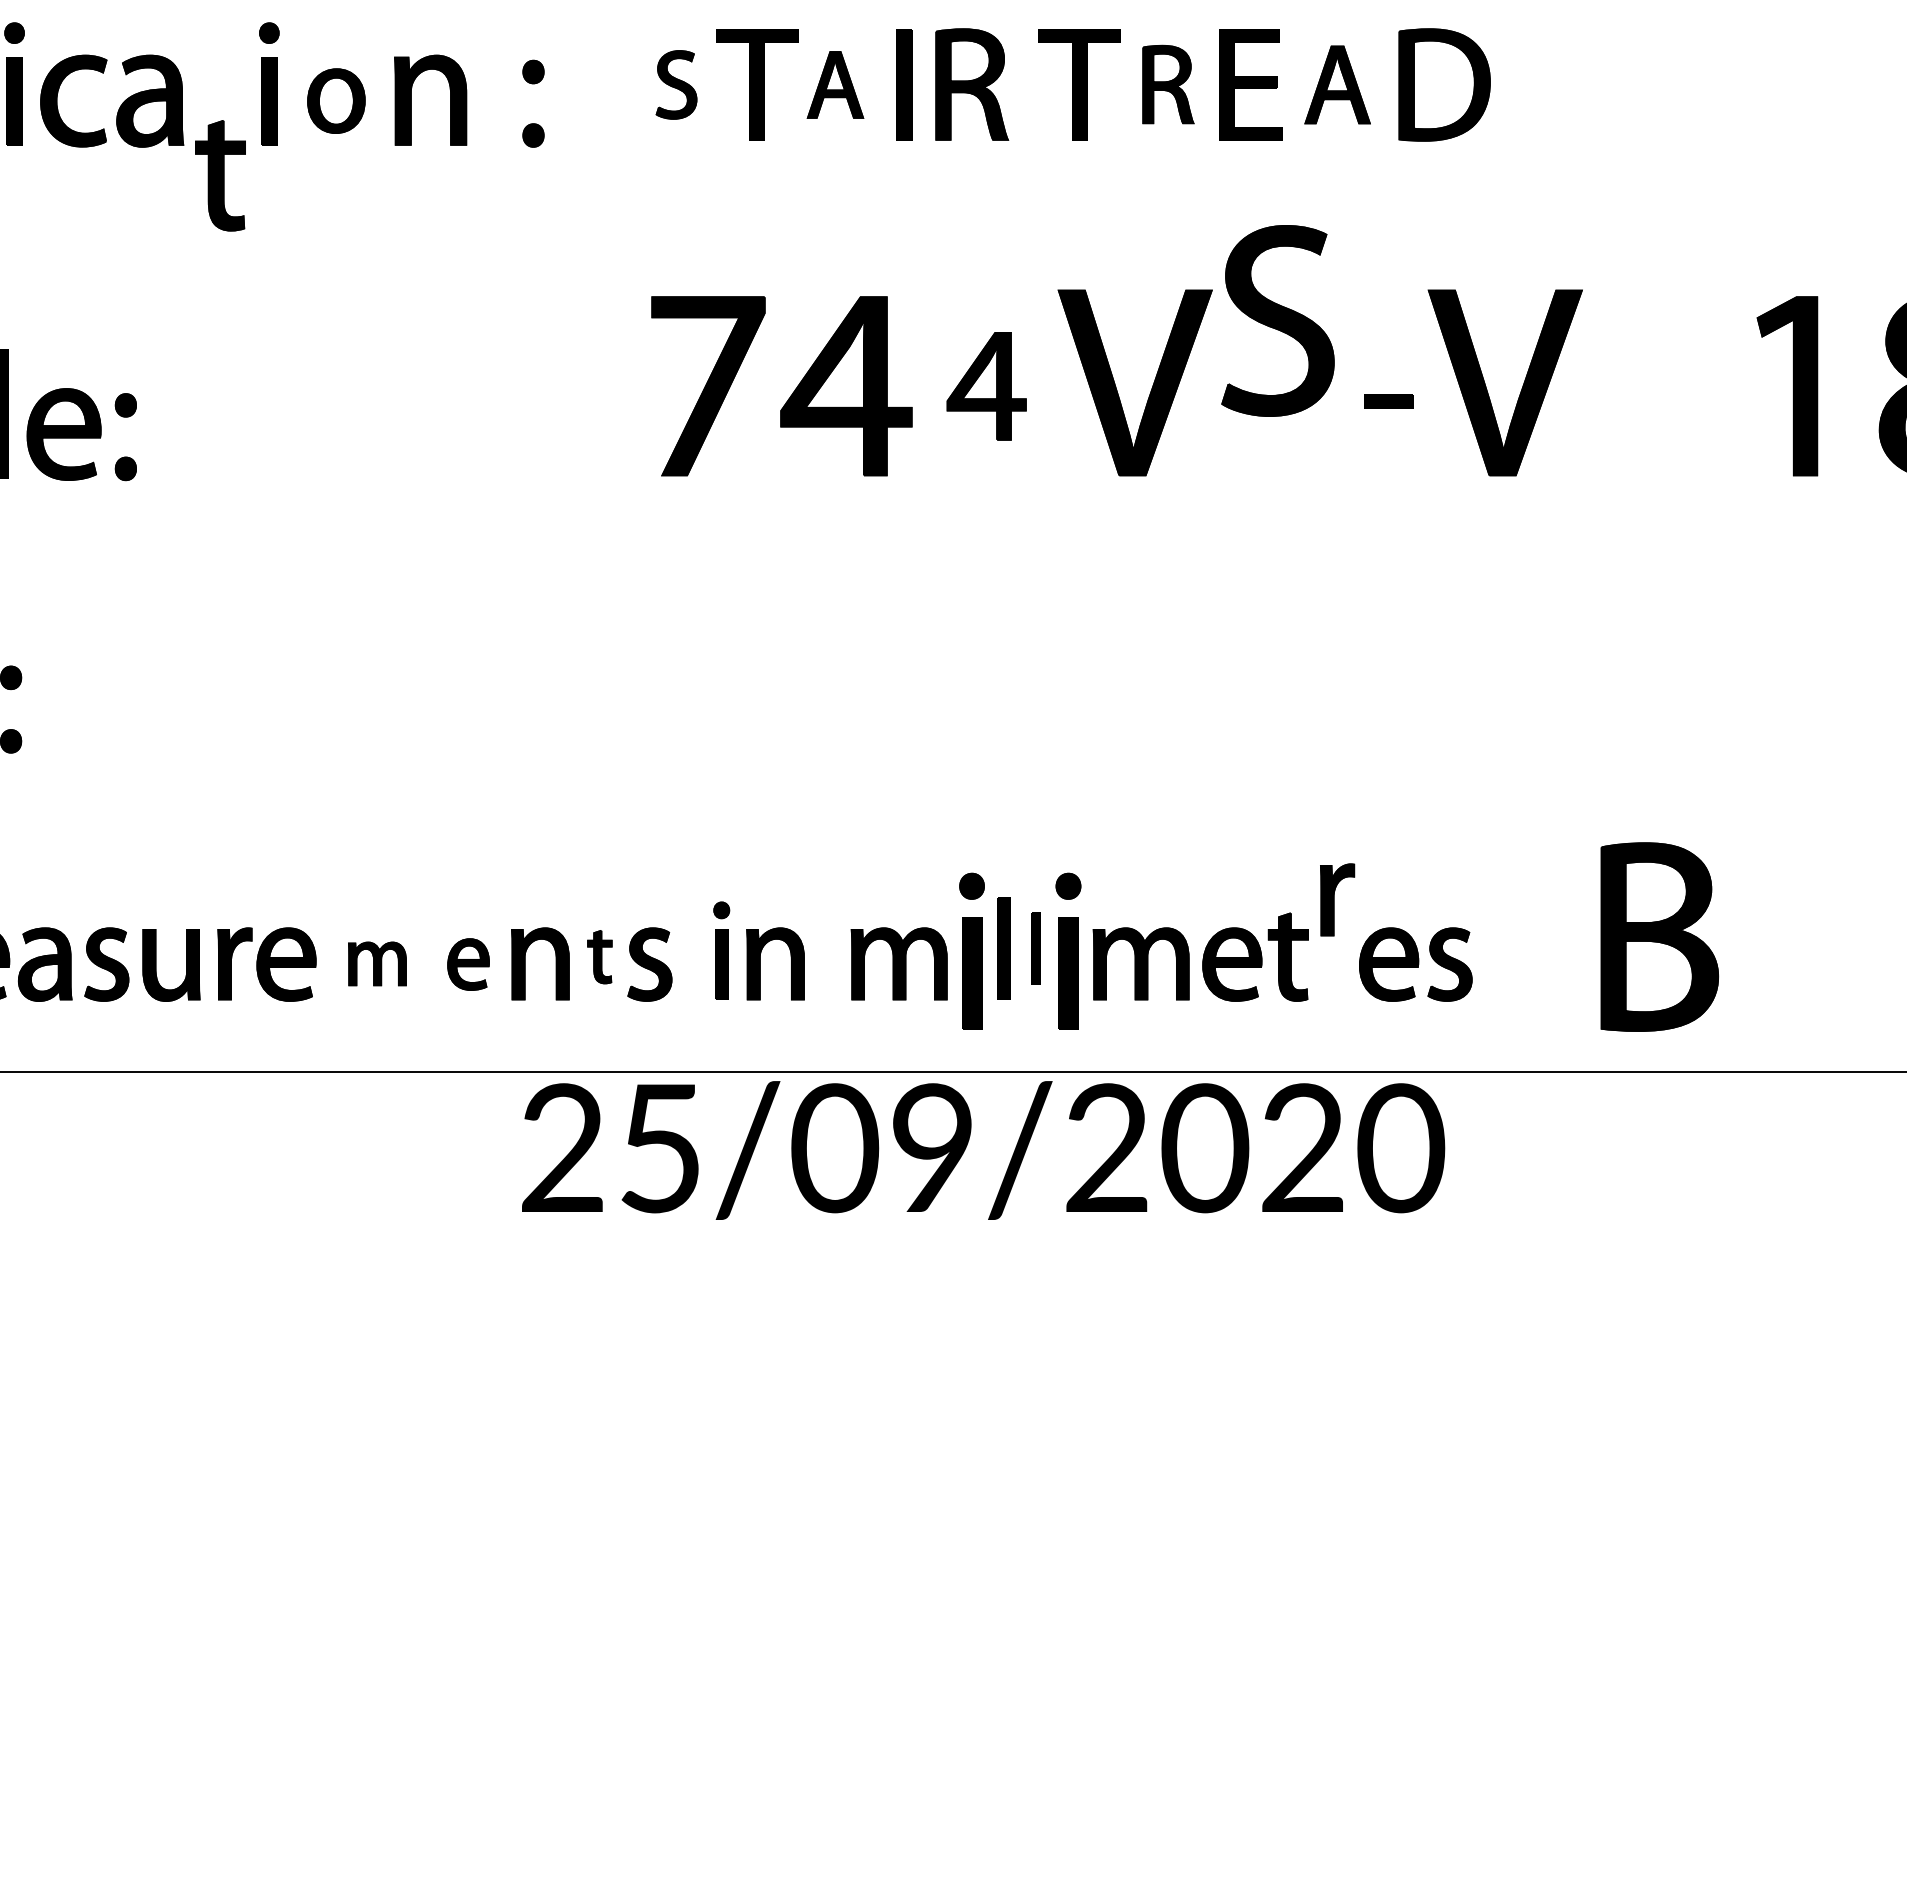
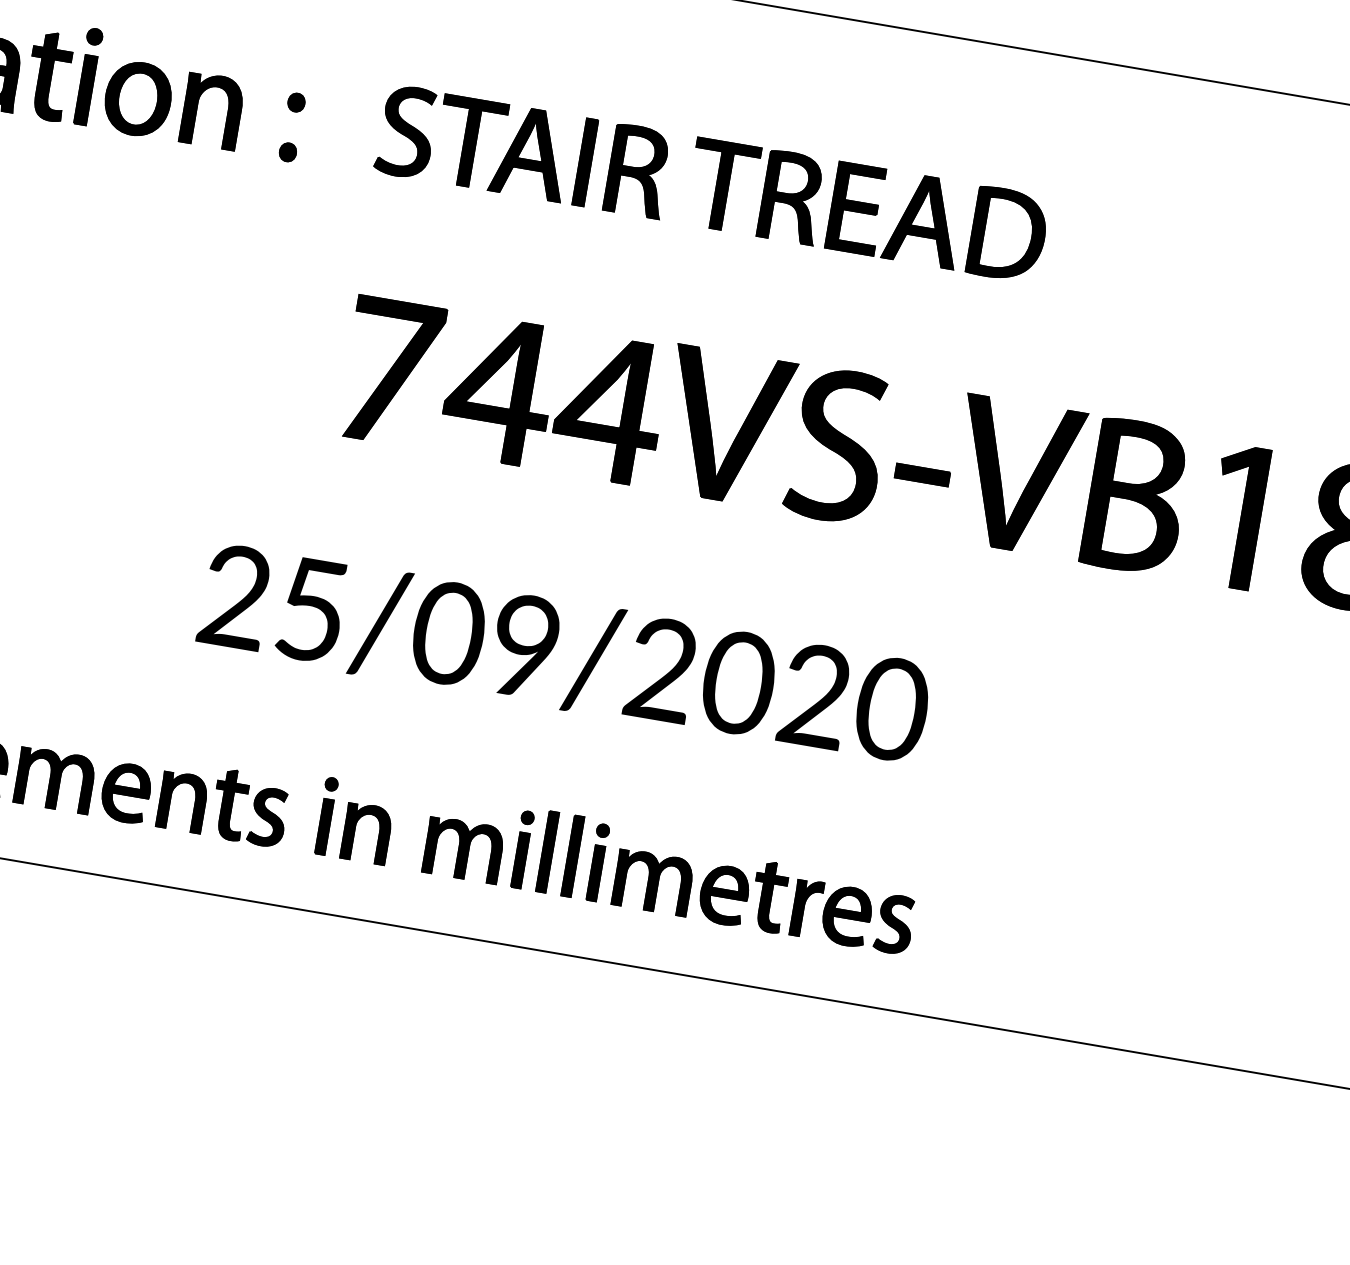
part: (676, 84) -> (406, 131), size x1.67
part: (835, 84) -> (531, 152), size x1.67
part: (1168, 84) -> (792, 197), size x1.43
part: (1337, 84) -> (924, 220), size x1.43
part: (336, 100) -> (138, 98), size x1.43
part: (220, 175) -> (48, 75), moved
part: (1277, 320) -> (837, 445), moved
part: (986, 386) -> (609, 409), size x1.67
part: (1388, 401) -> (921, 475), size x1.43
part: (1337, 899) -> (806, 908), moved
part: (1659, 936) -> (1136, 496), moved
part: (1035, 948) -> (572, 856), size x1.43
part: (971, 950) -> (521, 849), size x0.62
part: (1067, 950) -> (597, 862), size x0.62
part: (599, 956) -> (229, 804), size x1.67
part: (377, 963) -> (54, 779), size x1.67
part: (468, 964) -> (126, 792), size x1.43
text: (983, 1150) -> (564, 655), moved

